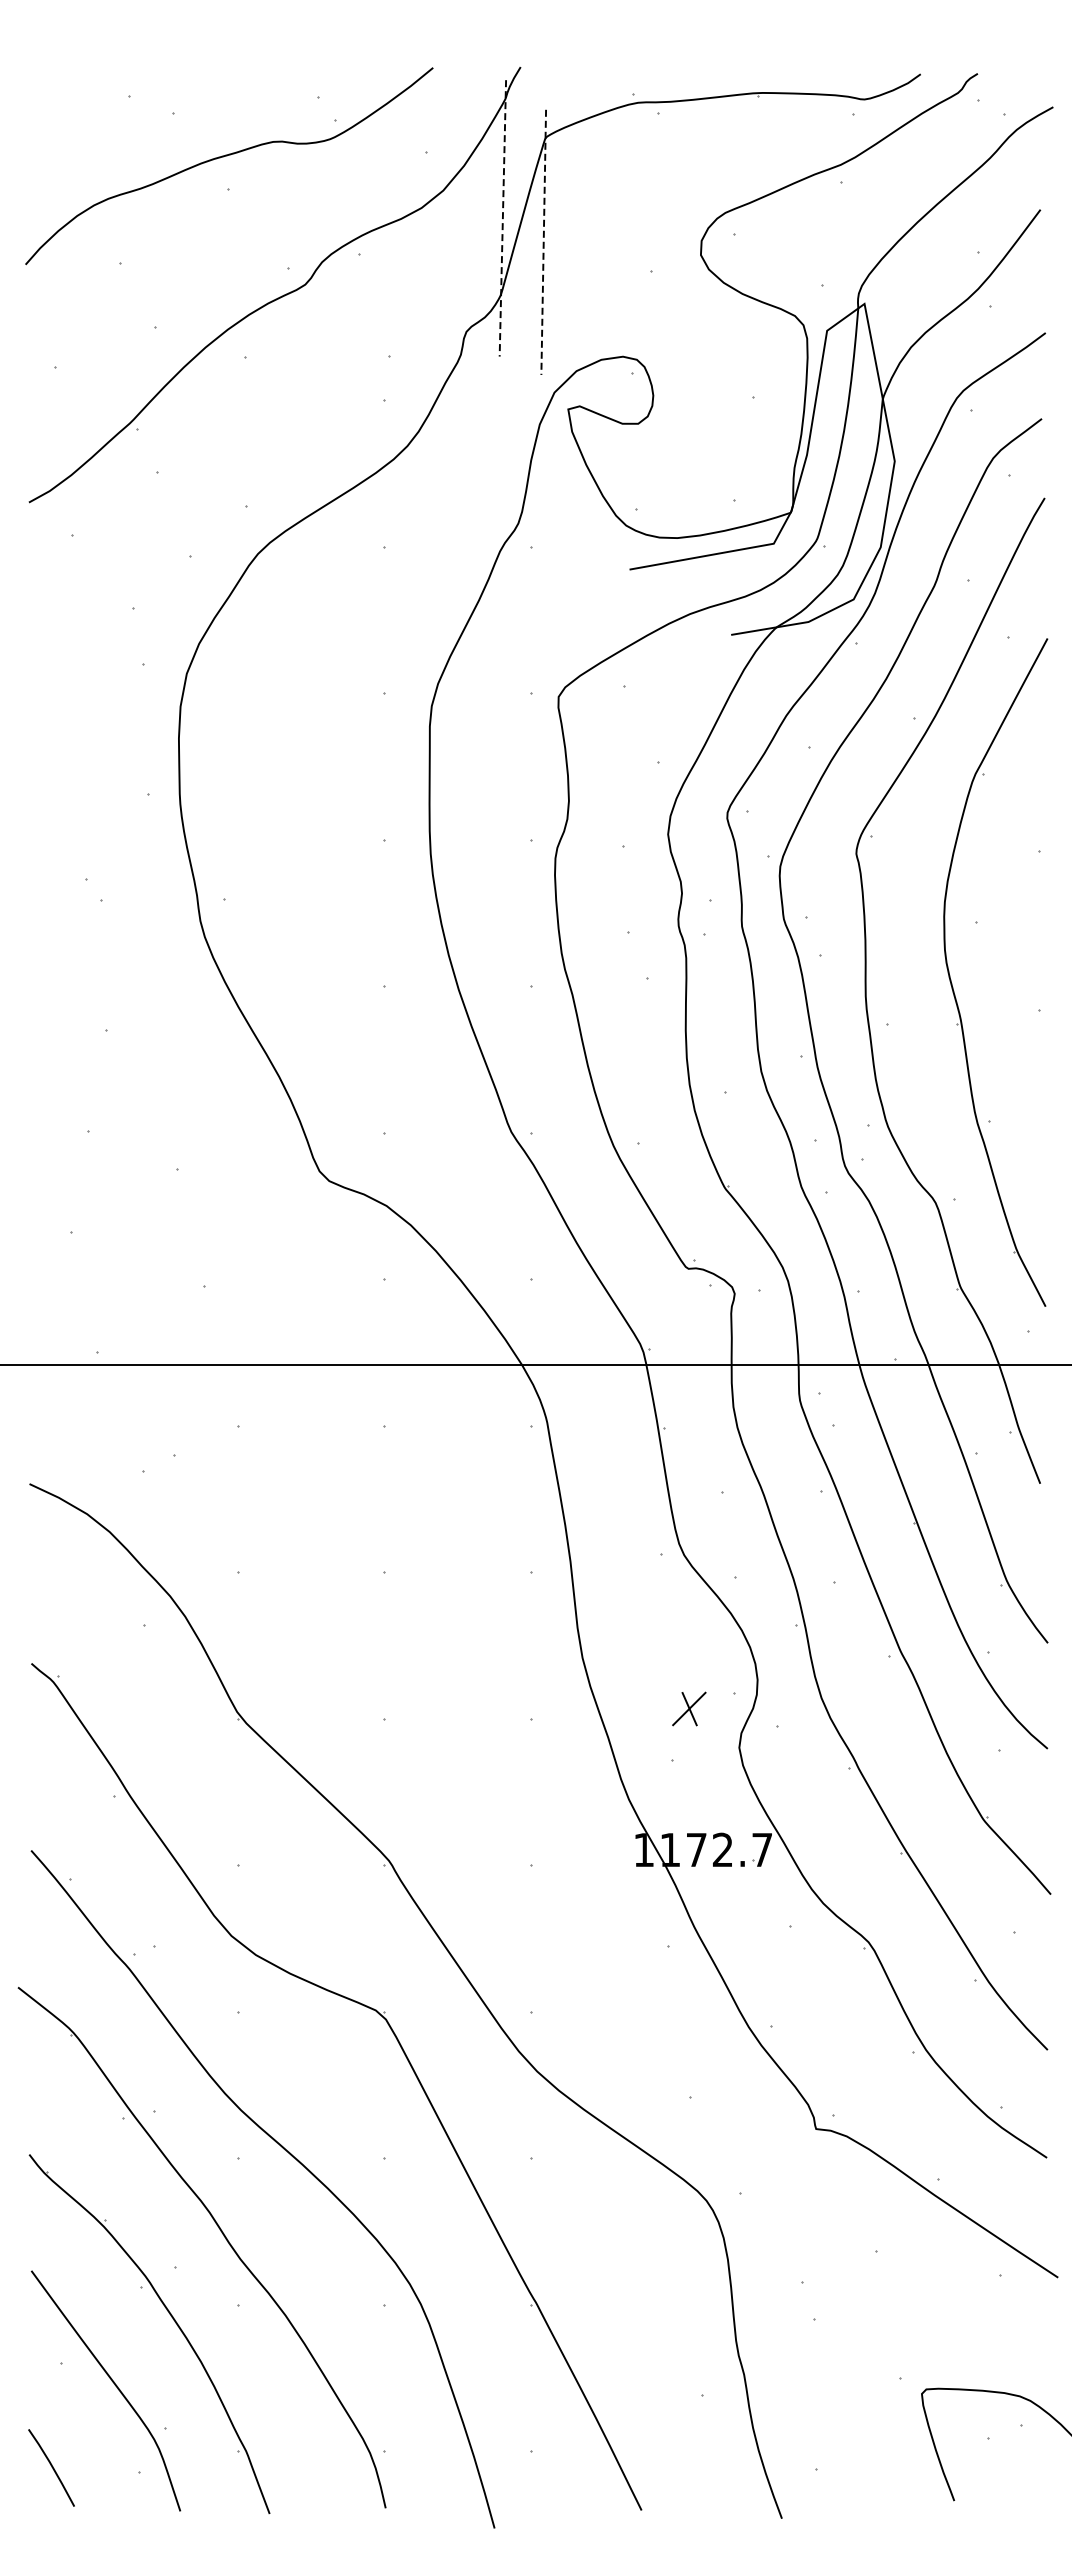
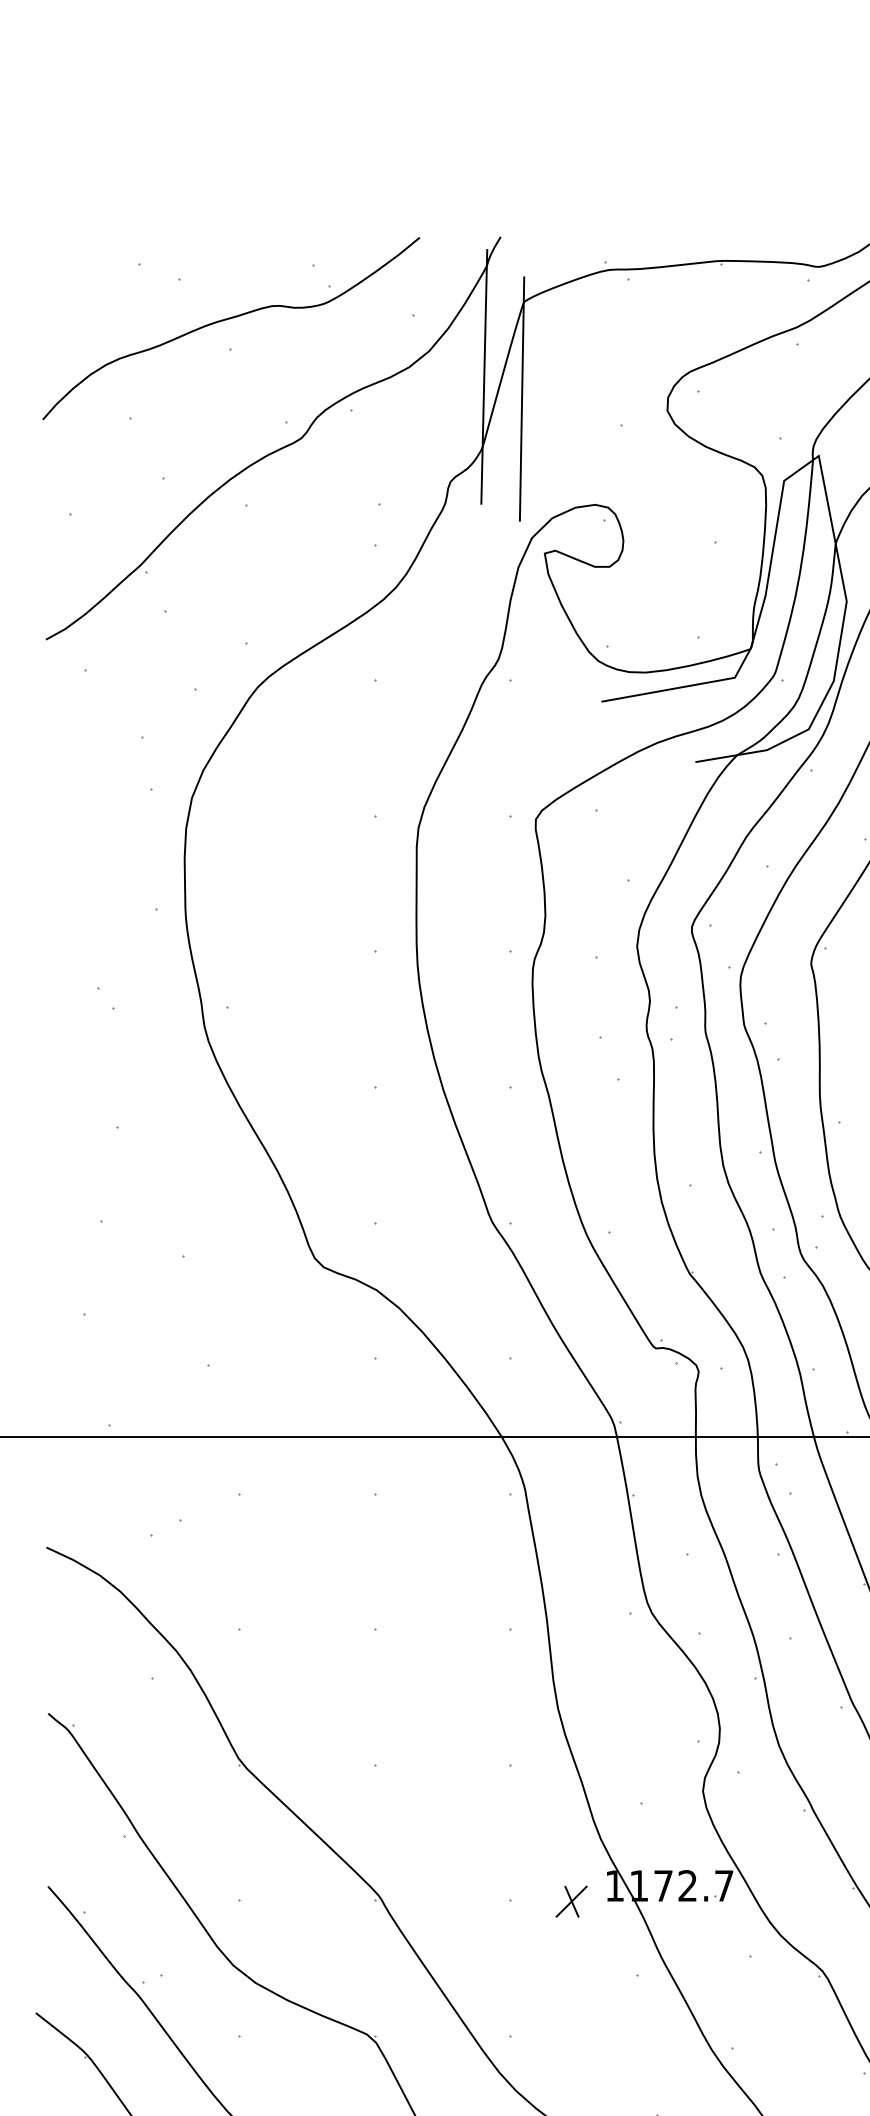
line: (502, 218) -> (483, 376), dashed -> solid
line: (543, 242) -> (521, 399), dashed -> solid
part: (689, 1708) -> (571, 1901), moved

